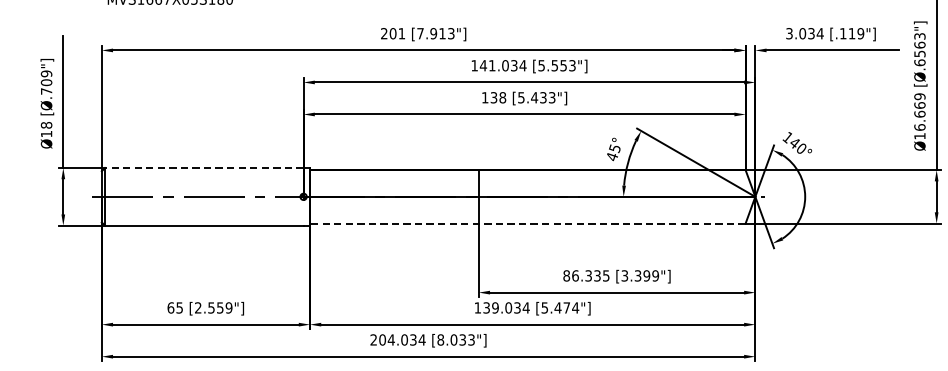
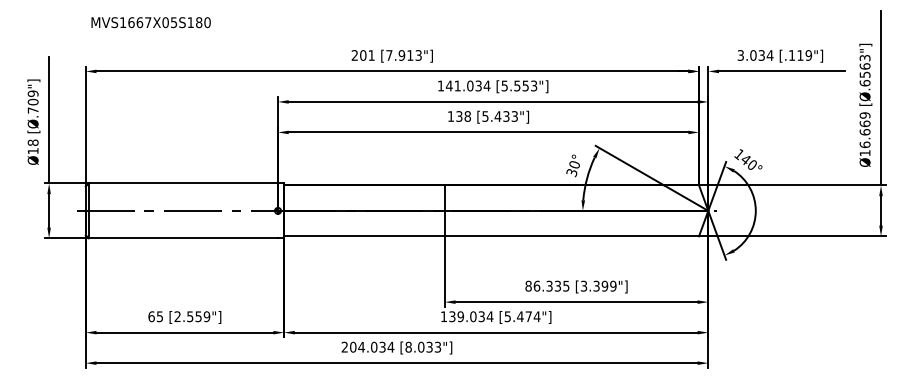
text: (612, 153) -> (572, 169), 45° -> 30°
line: (204, 168) -> (183, 183), dashed -> solid
line: (527, 223) -> (491, 236), dashed -> solid

